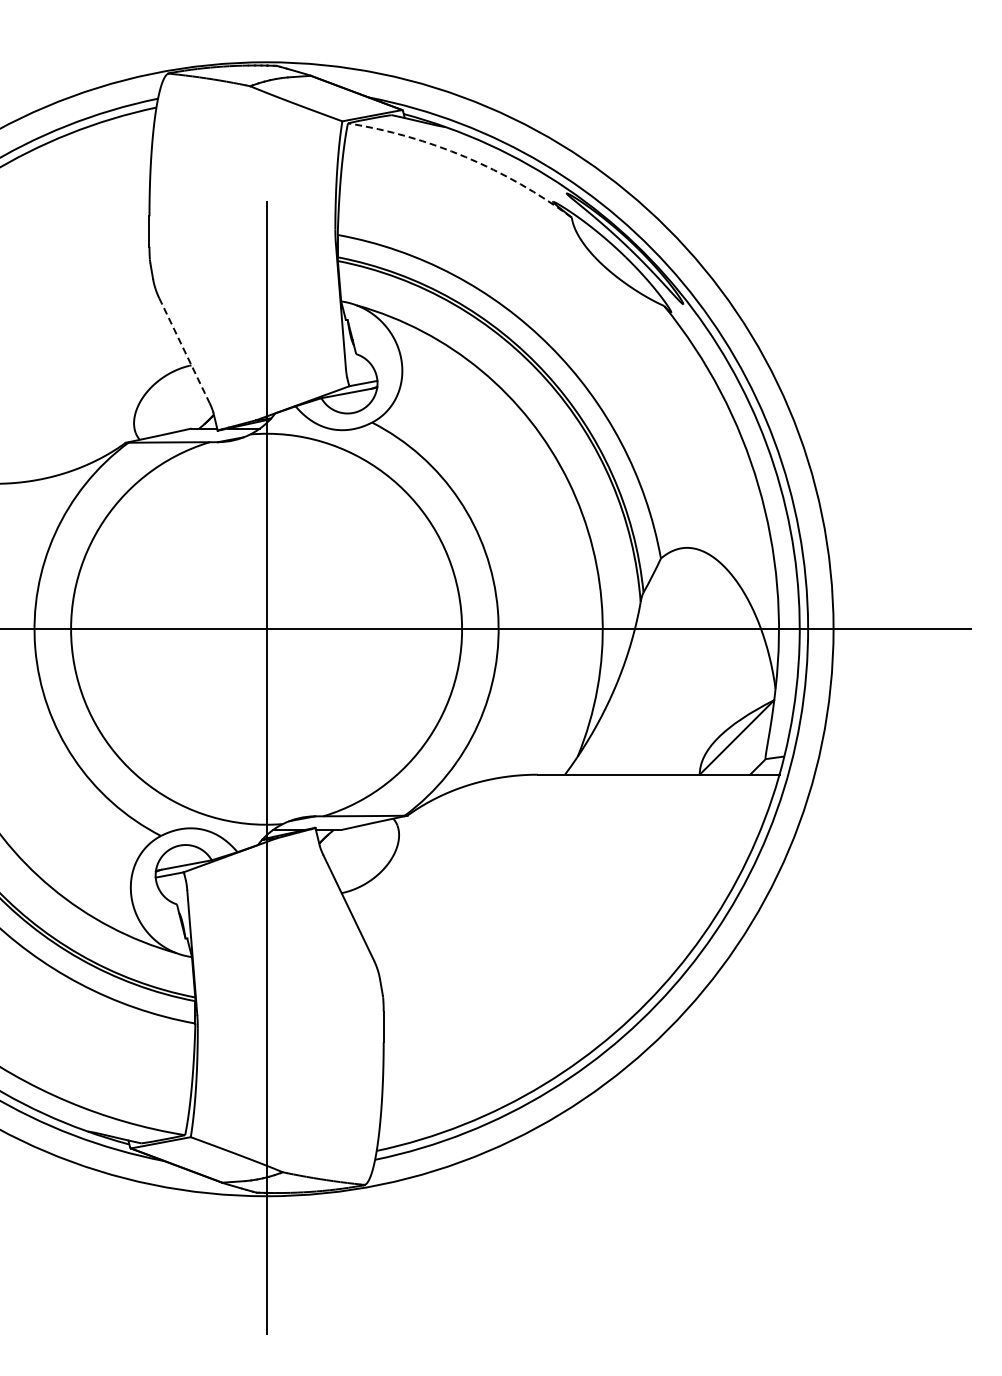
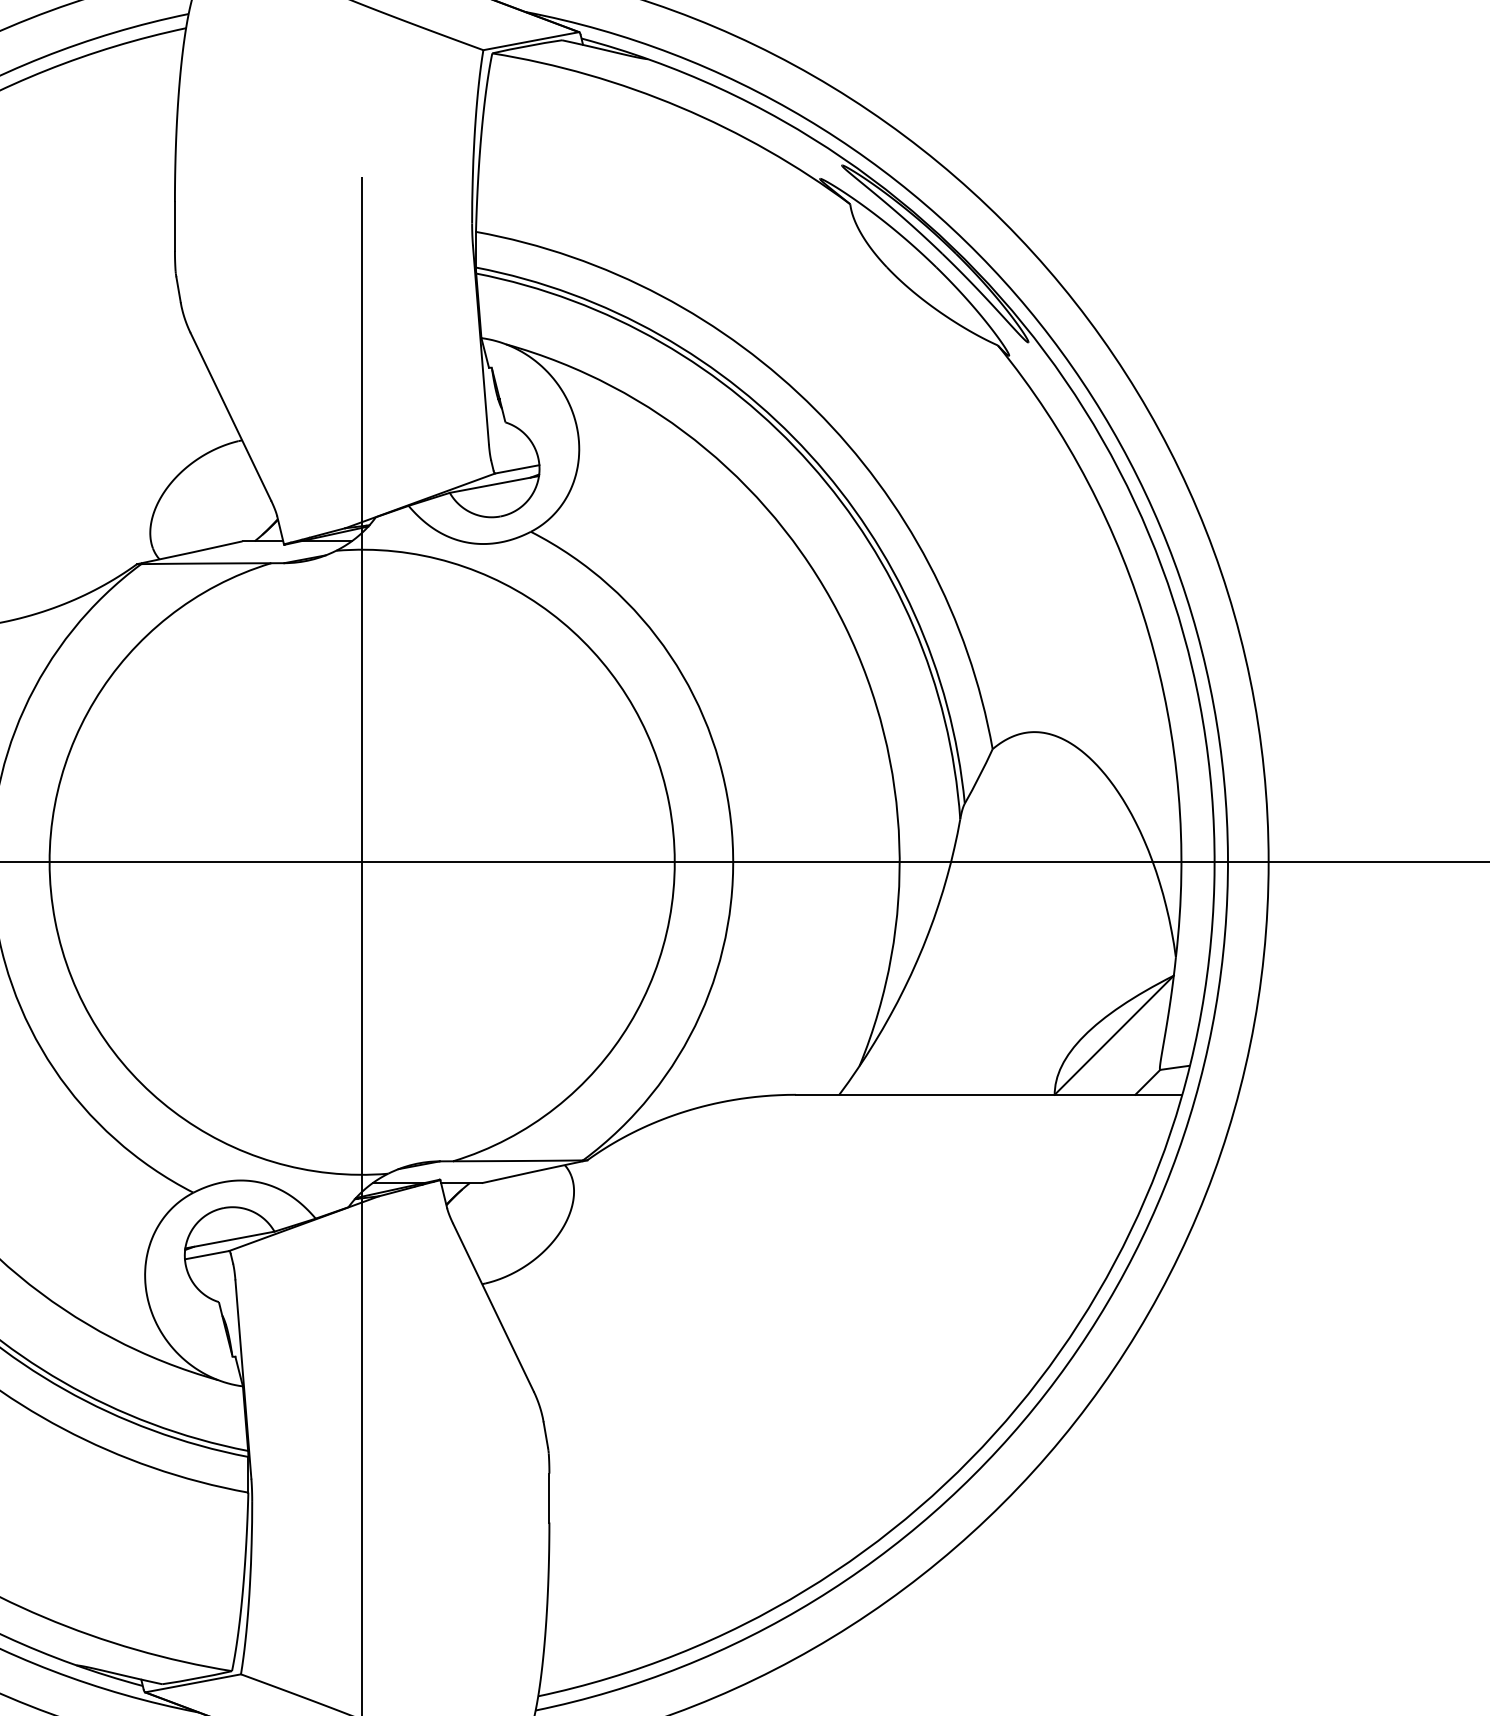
arc: (465, 157) -> (680, 108), dashed -> solid
line: (184, 351) -> (230, 418), dashed -> solid

